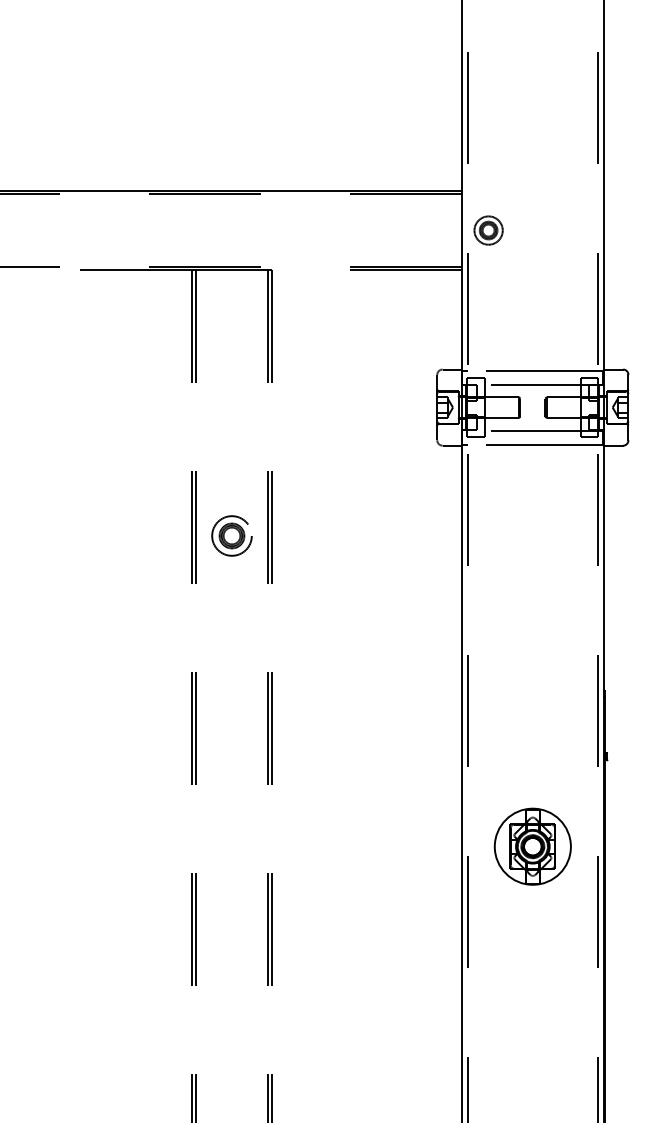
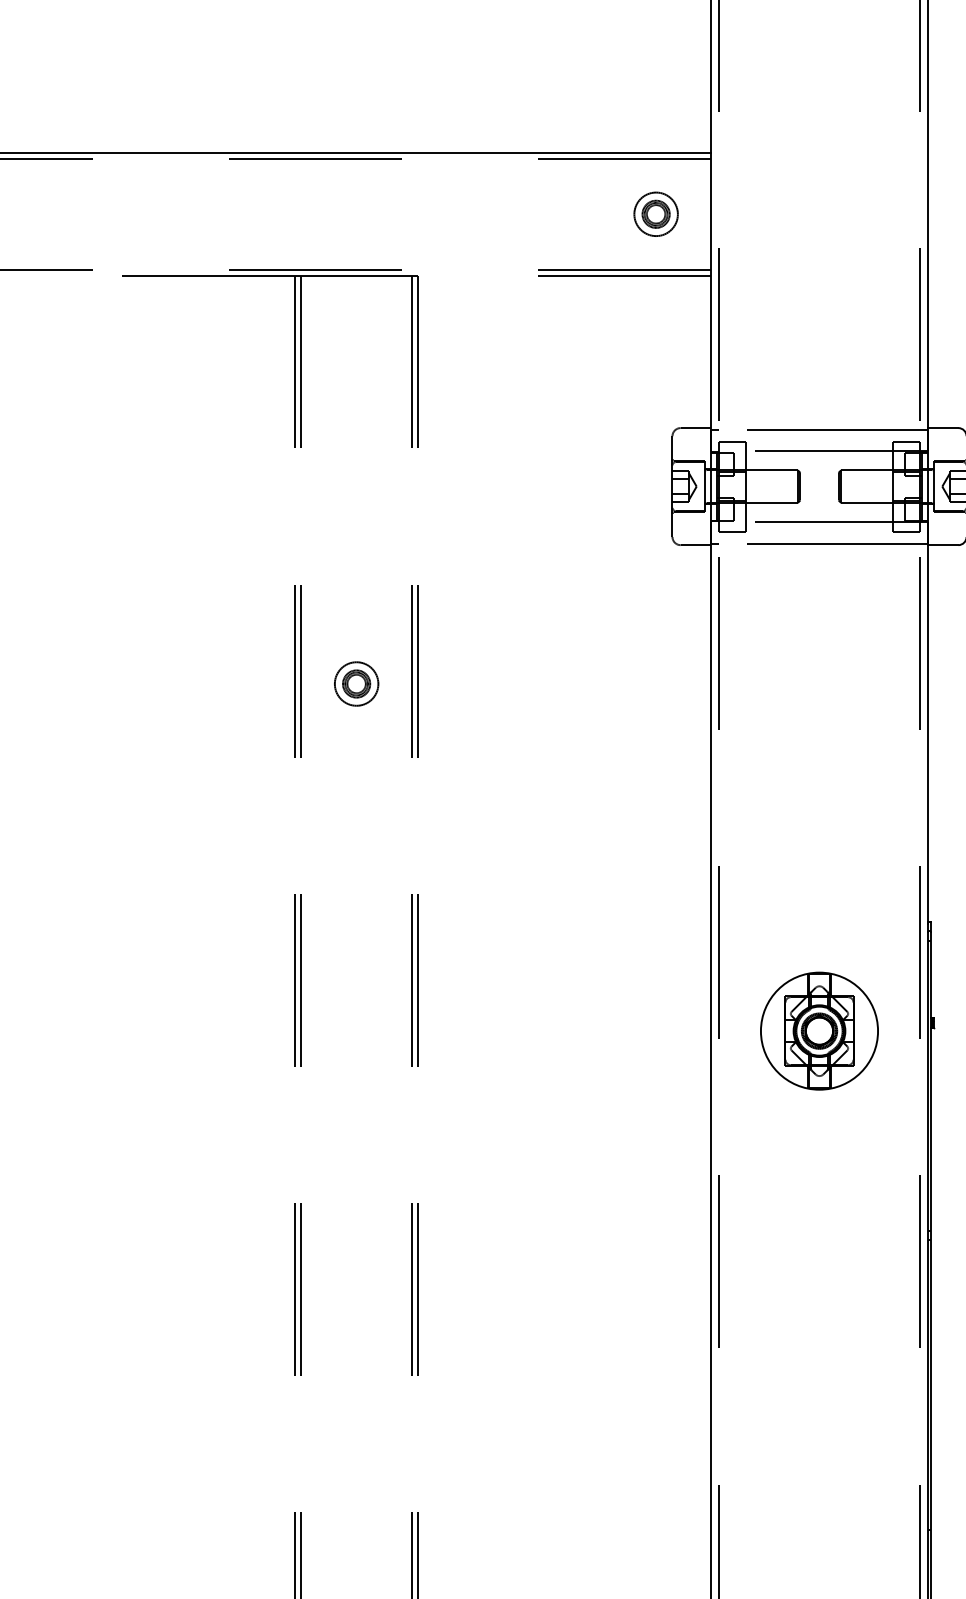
part: (488, 230) -> (655, 214), moved
part: (231, 535) -> (356, 683), size x0.71
part: (532, 846) -> (818, 1030), moved

